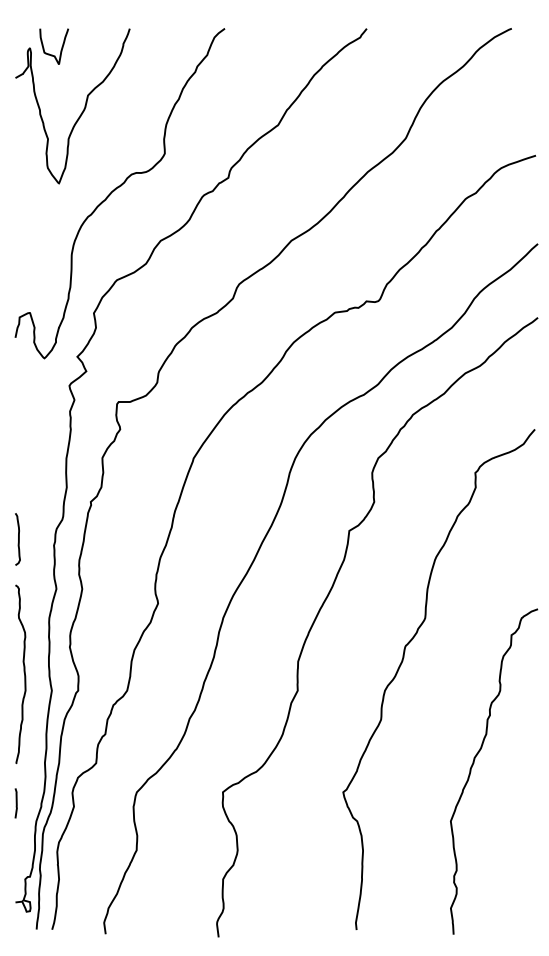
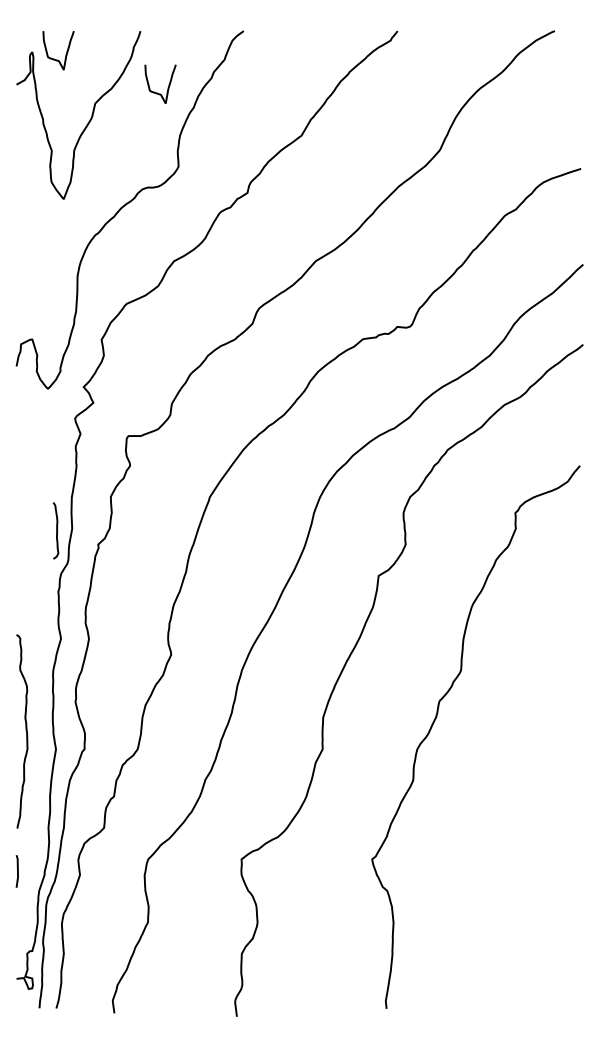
curve: (155, 77) -> (168, 84), added
curve: (18, 539) -> (56, 530), moved
curve: (474, 763) -> (514, 828), removed

